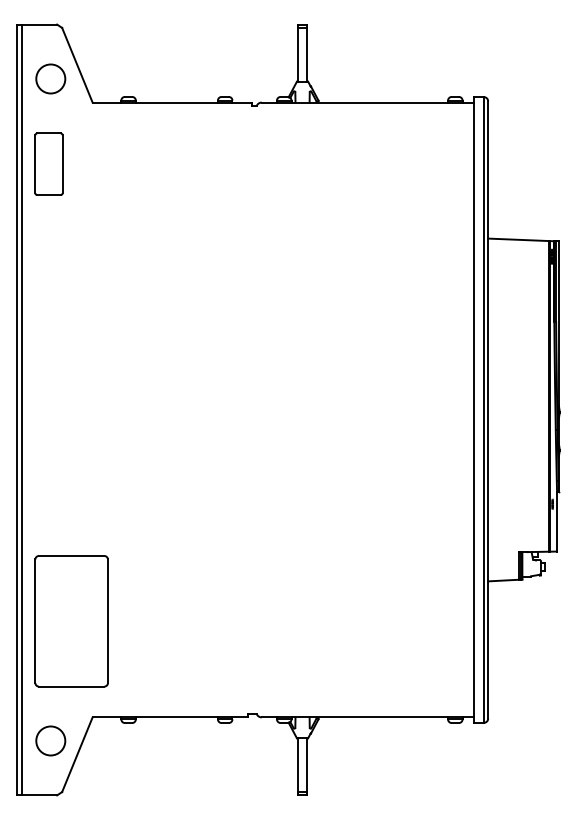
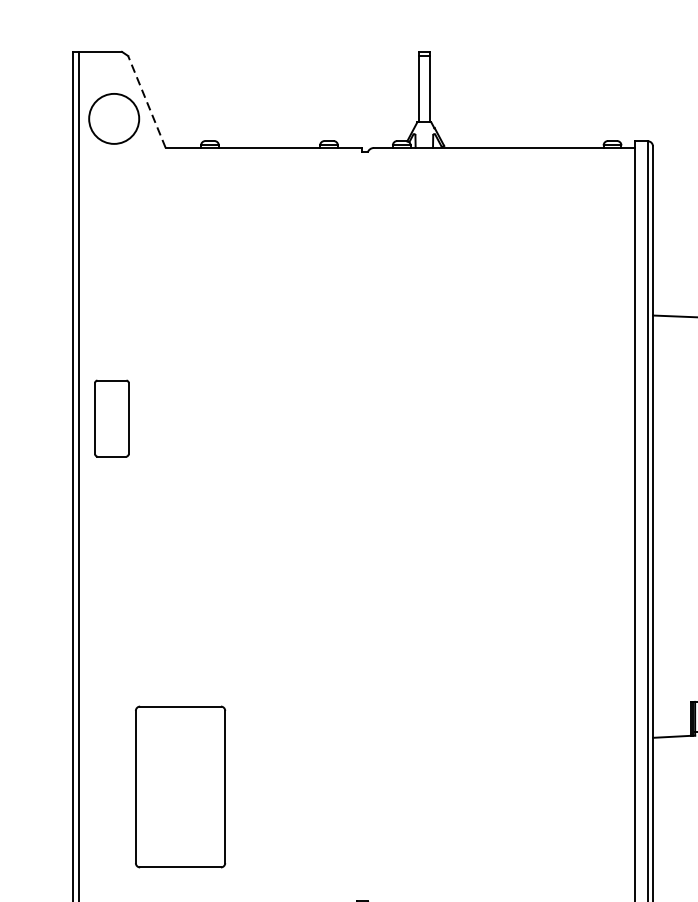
line: (77, 64) -> (147, 101), solid -> dashed
circle: (50, 78) -> (113, 118), size x1.4
part: (48, 163) -> (111, 417), moved
part: (71, 621) -> (180, 787), moved

